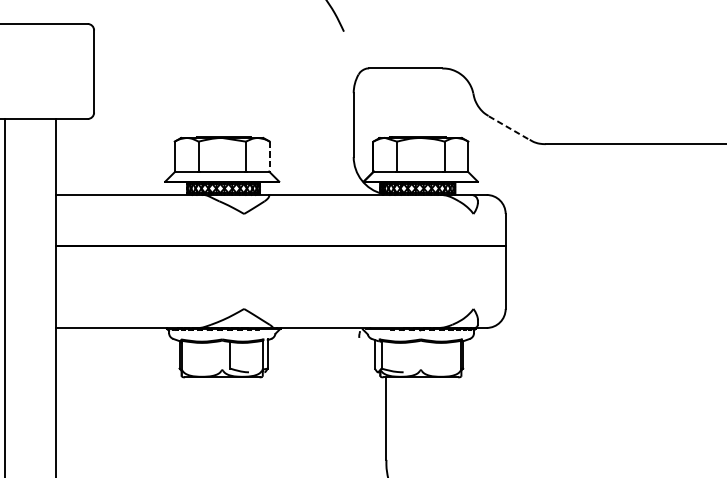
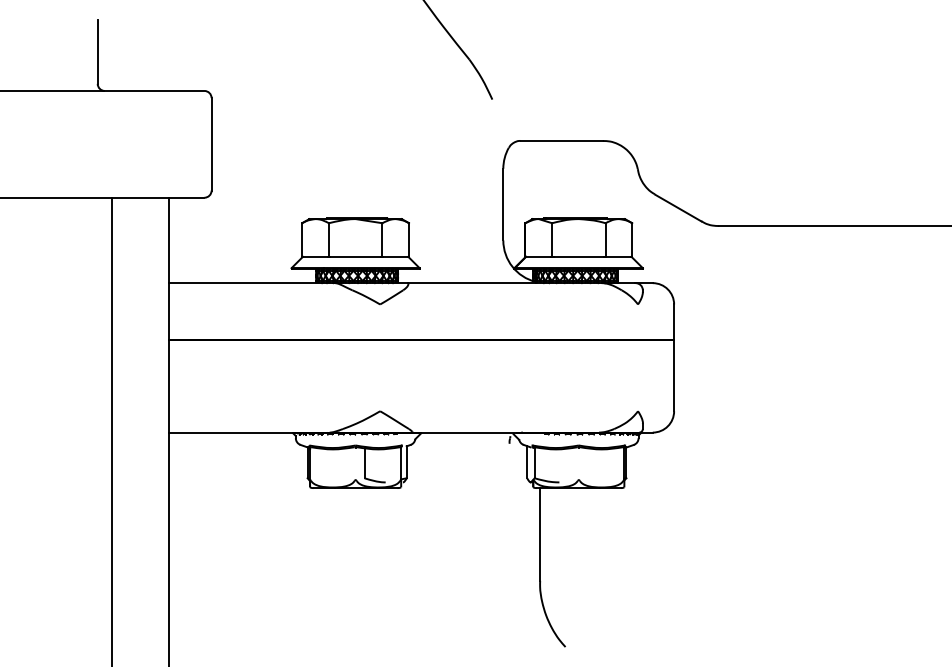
line: (509, 128) -> (678, 208), dashed -> solid
line: (270, 157) -> (409, 240), dashed -> solid

